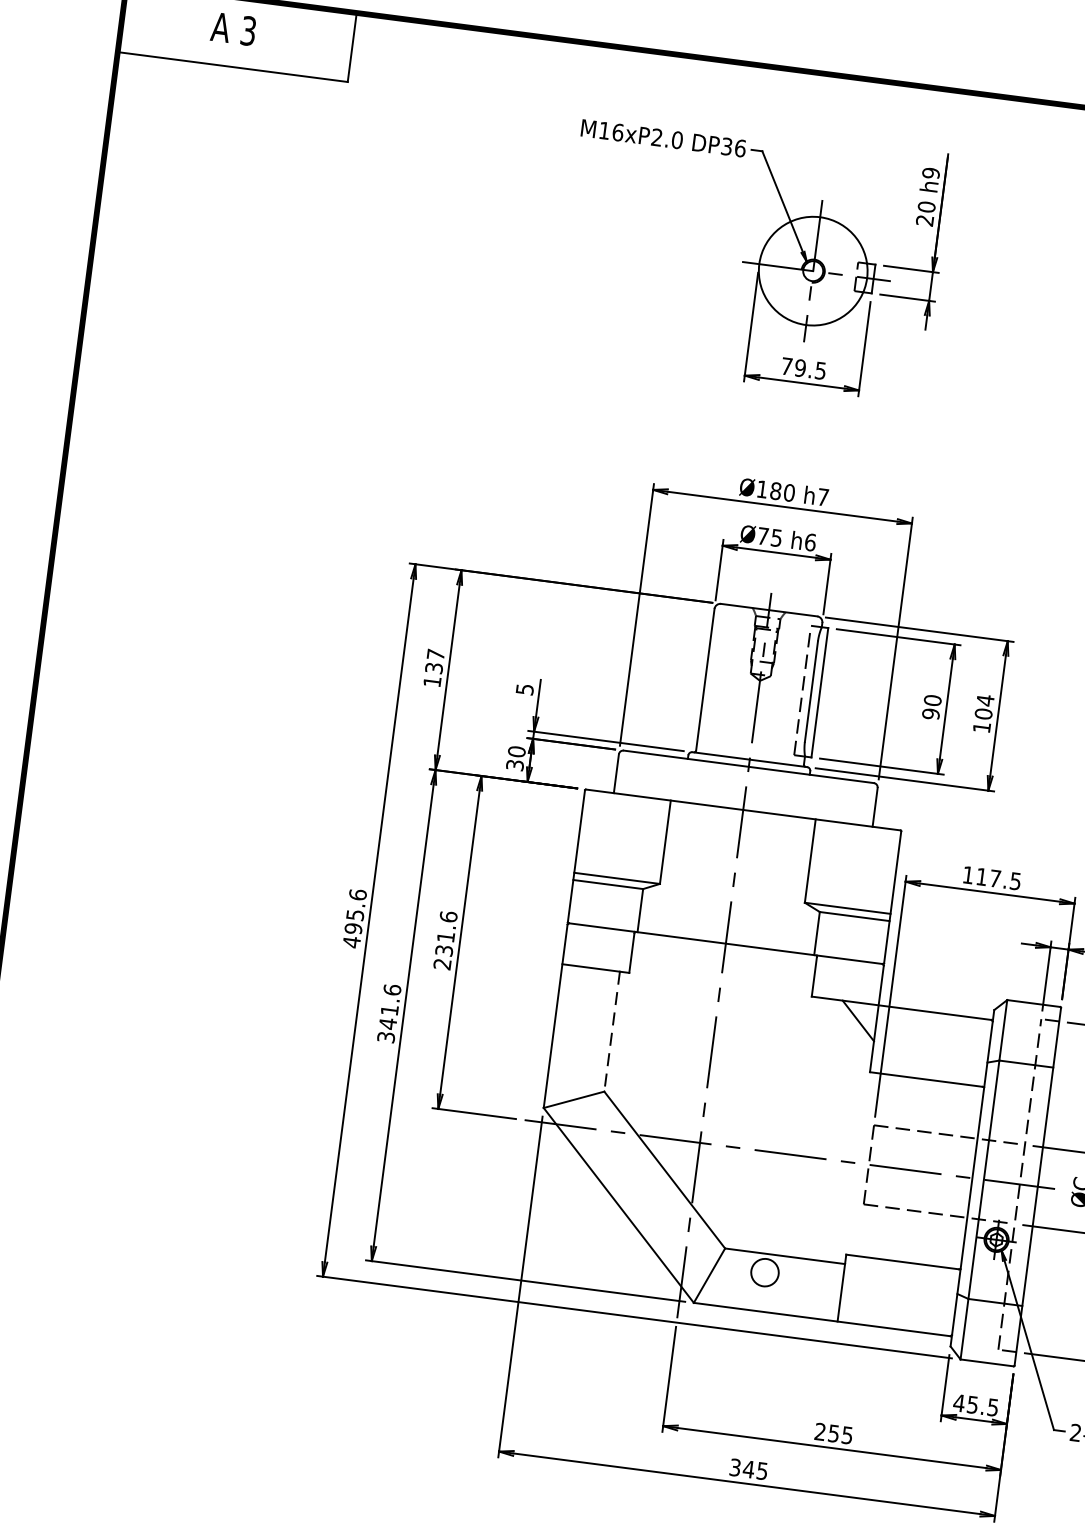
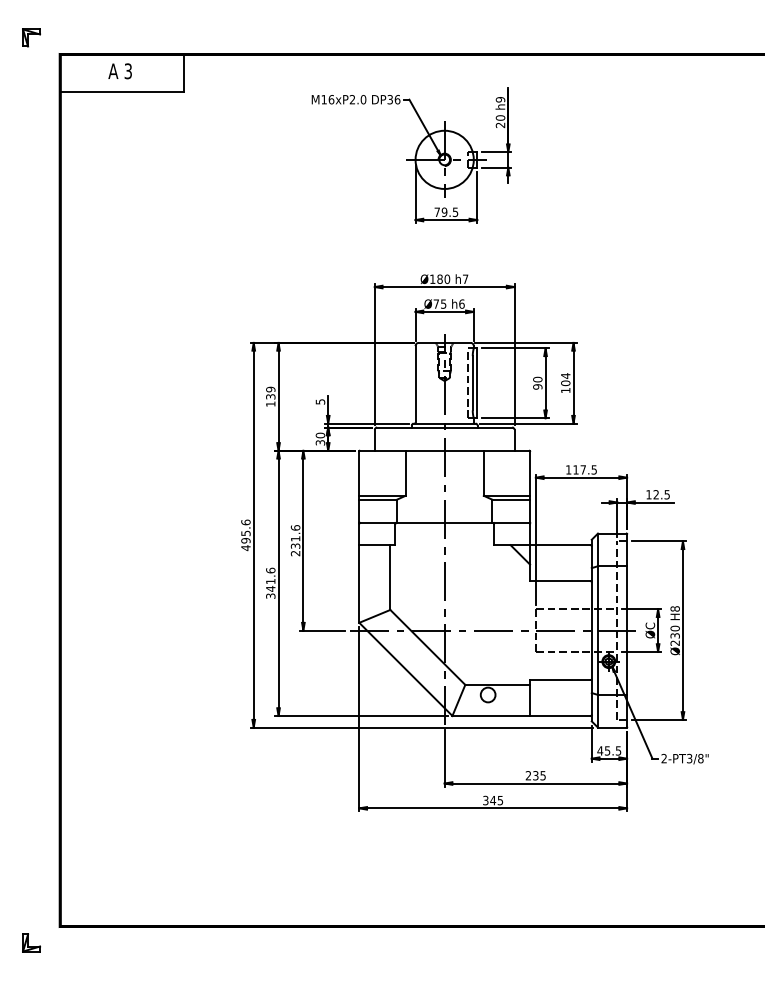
text: (435, 654) -> (270, 389), 137 -> 139
line: (612, 1033) -> (390, 578), dashed -> solid
text: (833, 1431) -> (535, 774), 255 -> 235

